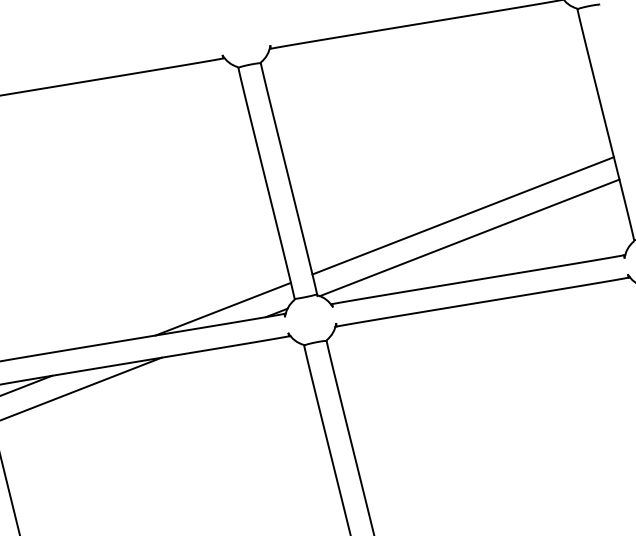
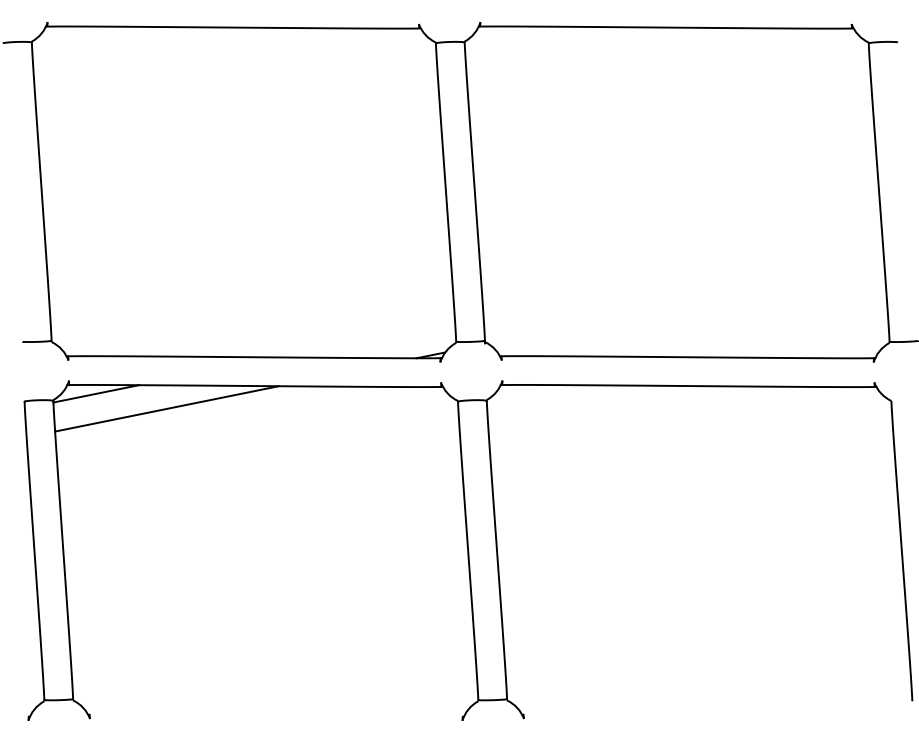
line: (462, 215) -> (682, 274), removed
line: (469, 237) -> (686, 303), removed
line: (223, 309) -> (365, 339), removed

